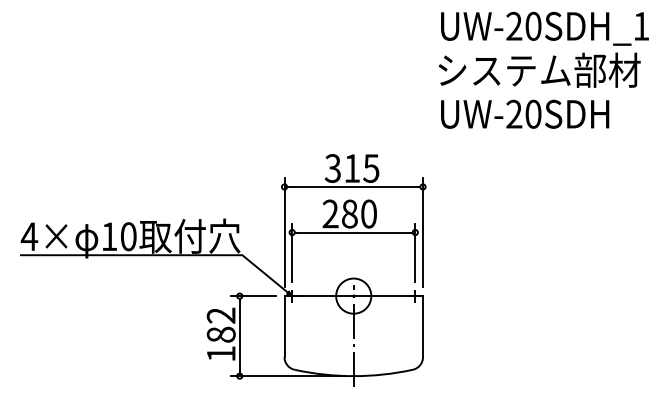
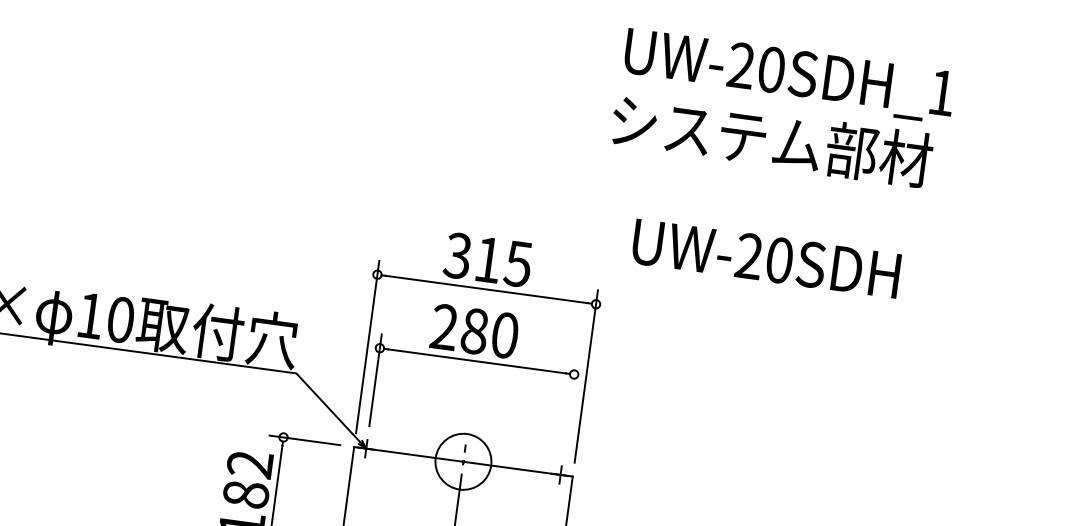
text: (543, 49) -> (782, 108), moved
text: (525, 113) -> (767, 257), moved
line: (415, 252) -> (570, 406), removed

